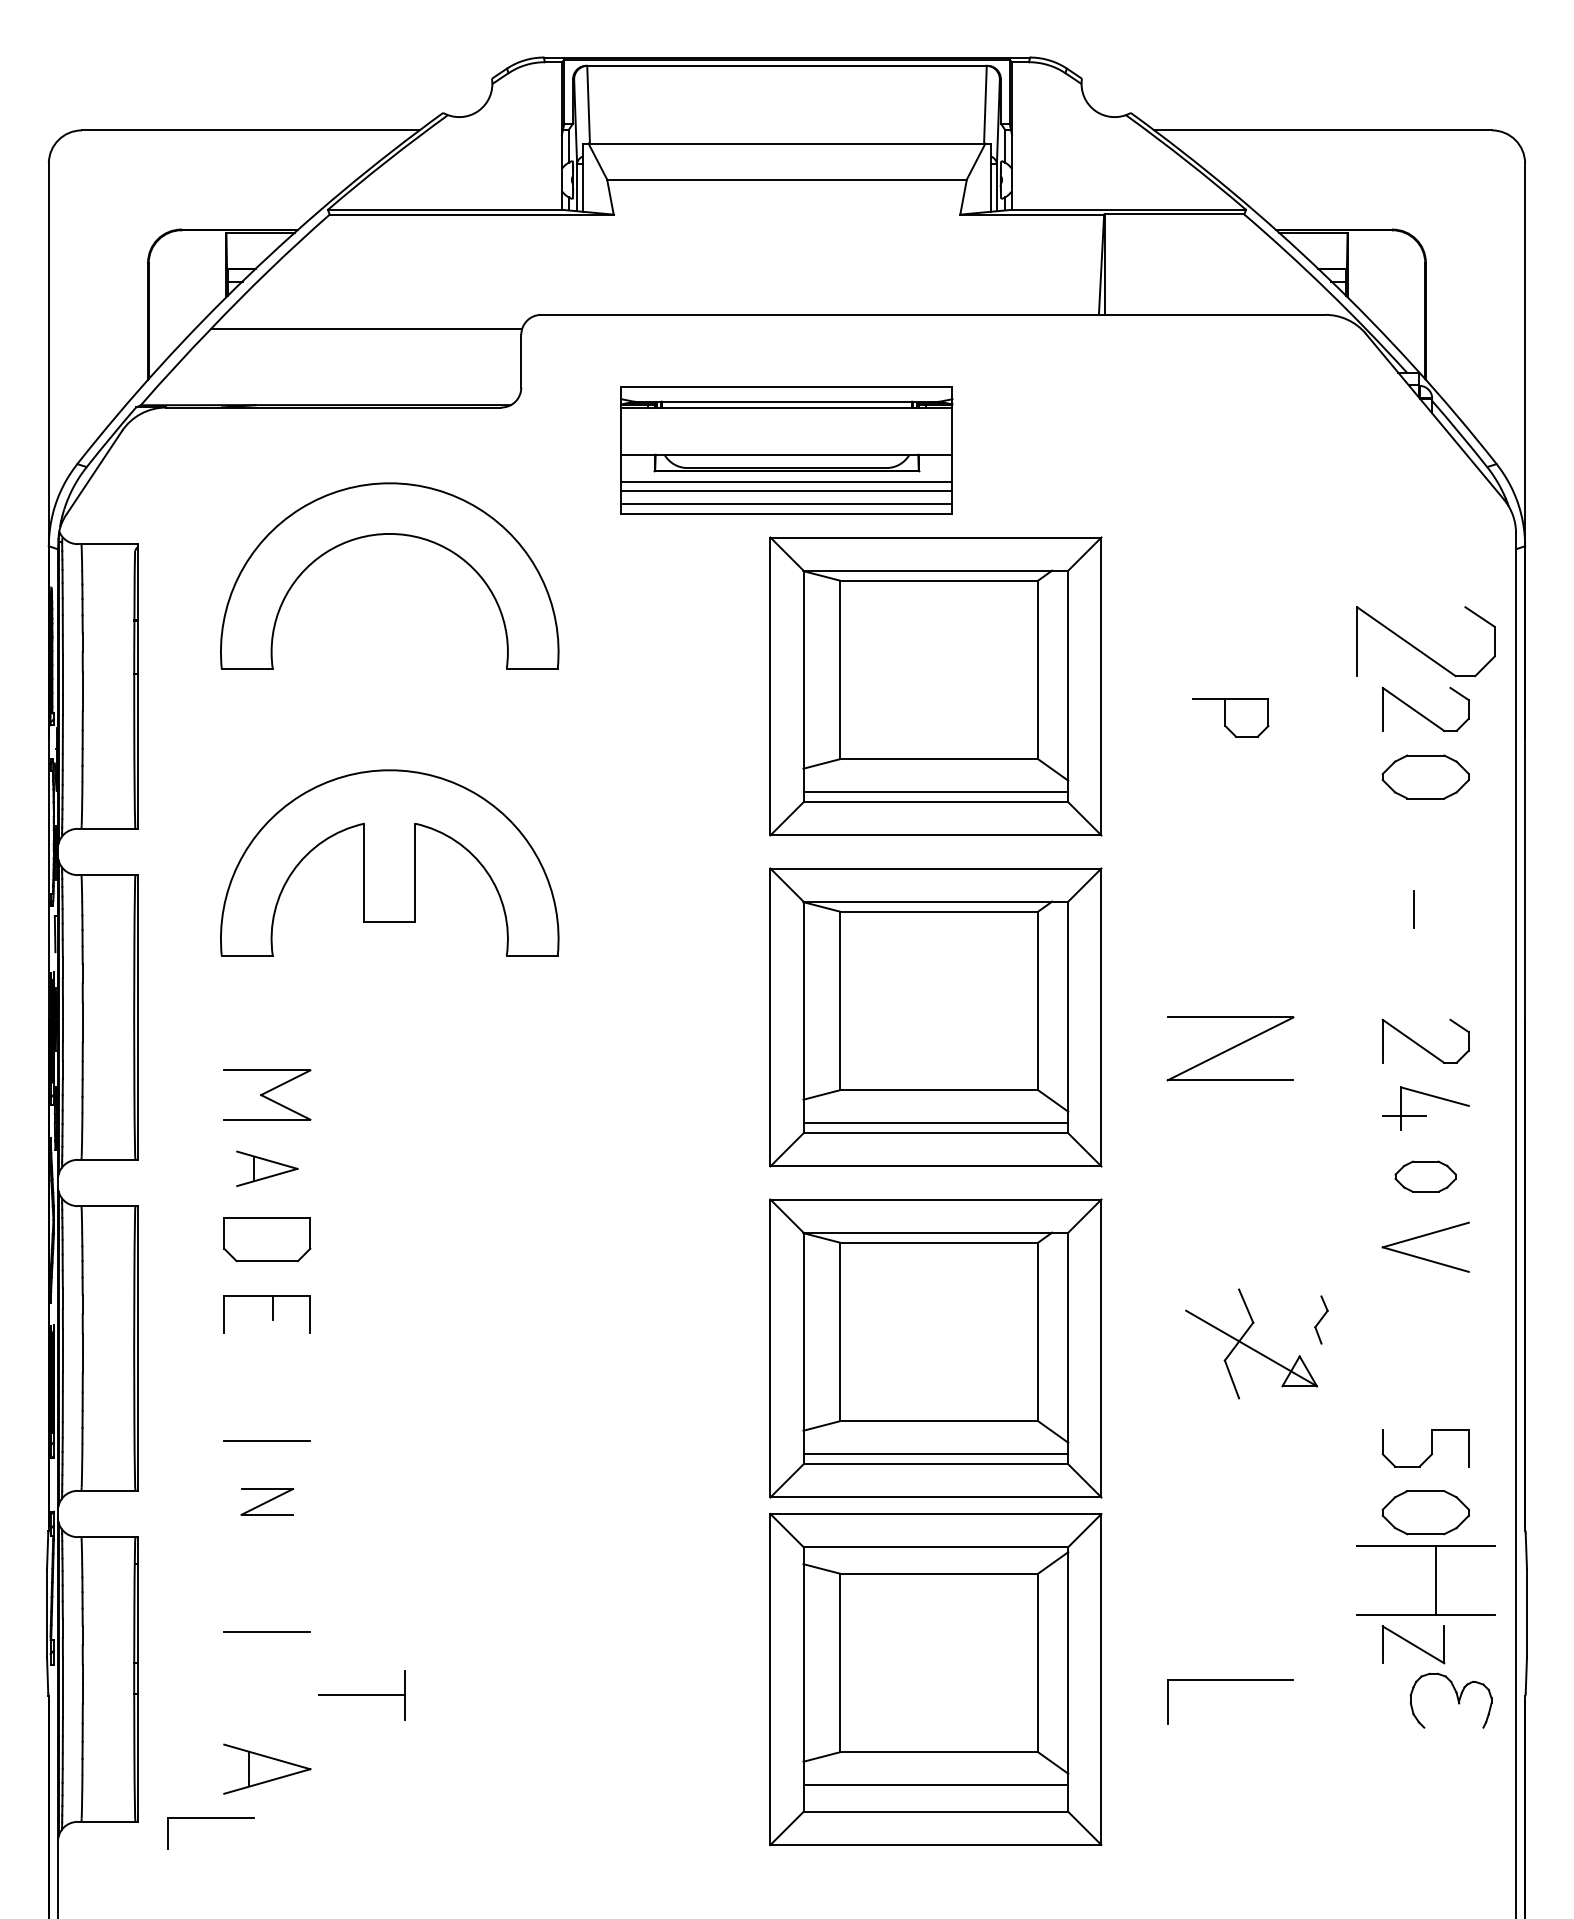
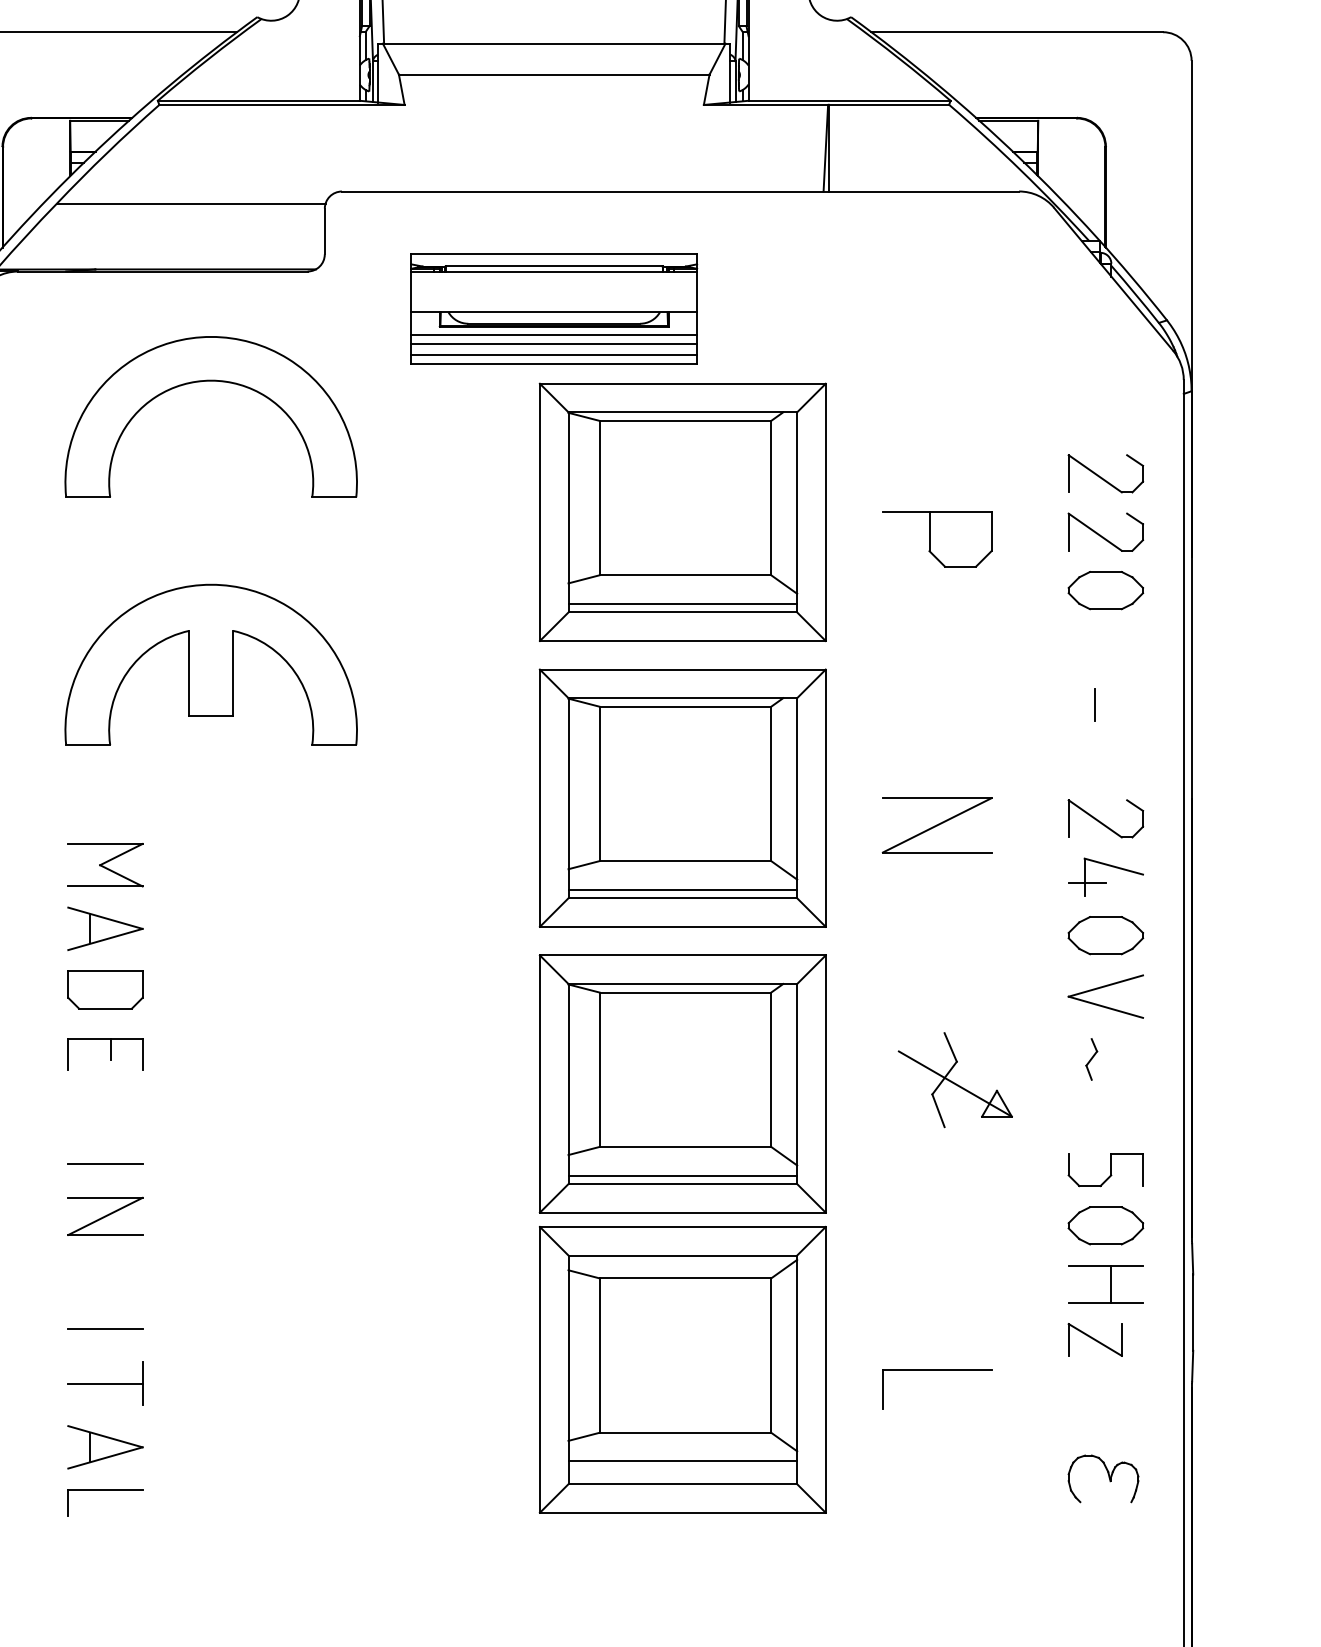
part: (1425, 641) -> (1105, 473), size x0.62
part: (1230, 717) -> (937, 539), size x1.67
part: (267, 1168) -> (105, 928), size x1.43
part: (1425, 1176) -> (1105, 935), size x1.43
part: (1321, 1319) -> (1091, 1059), moved
part: (267, 1501) -> (105, 1216), size x1.67
part: (1425, 1580) -> (1105, 1284), size x0.62
part: (361, 1695) -> (104, 1383), moved
part: (1456, 1697) -> (1108, 1476), moved
part: (210, 1818) -> (104, 1489), moved

